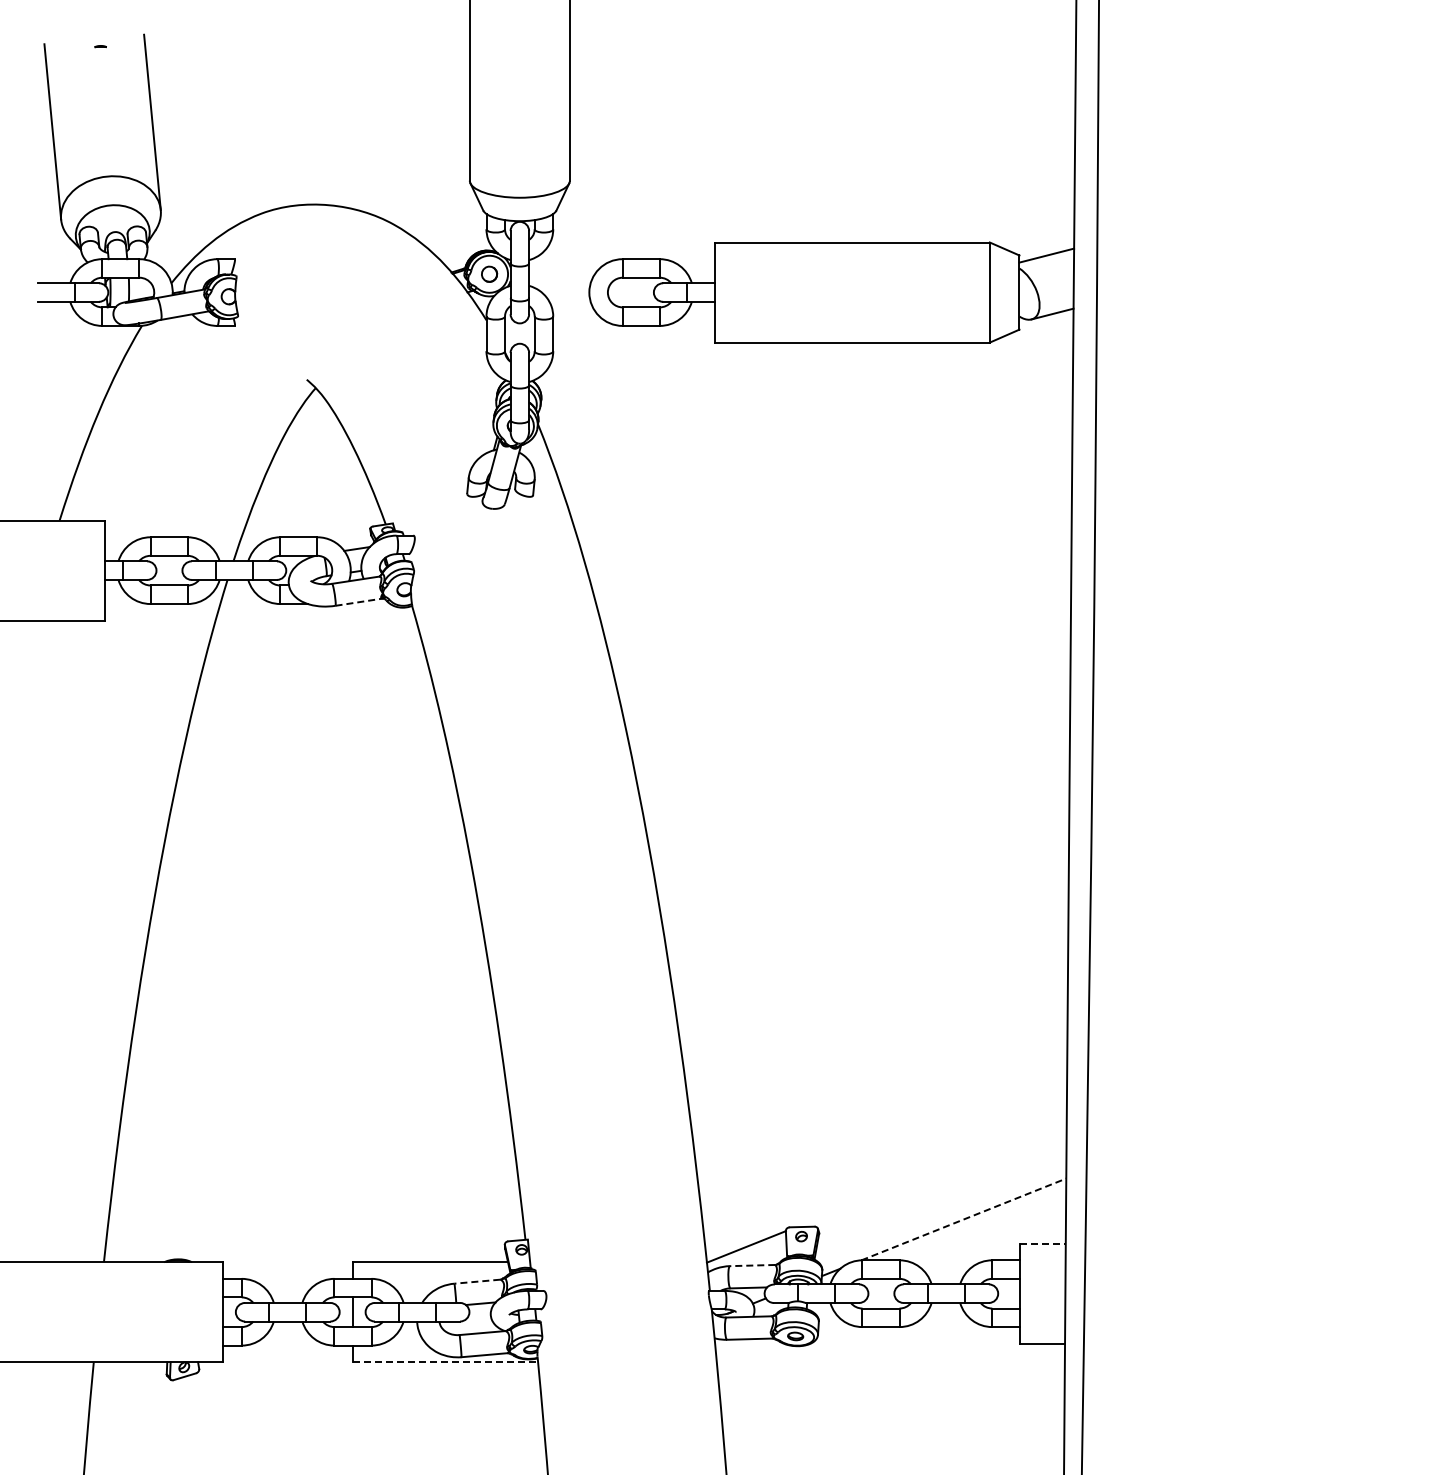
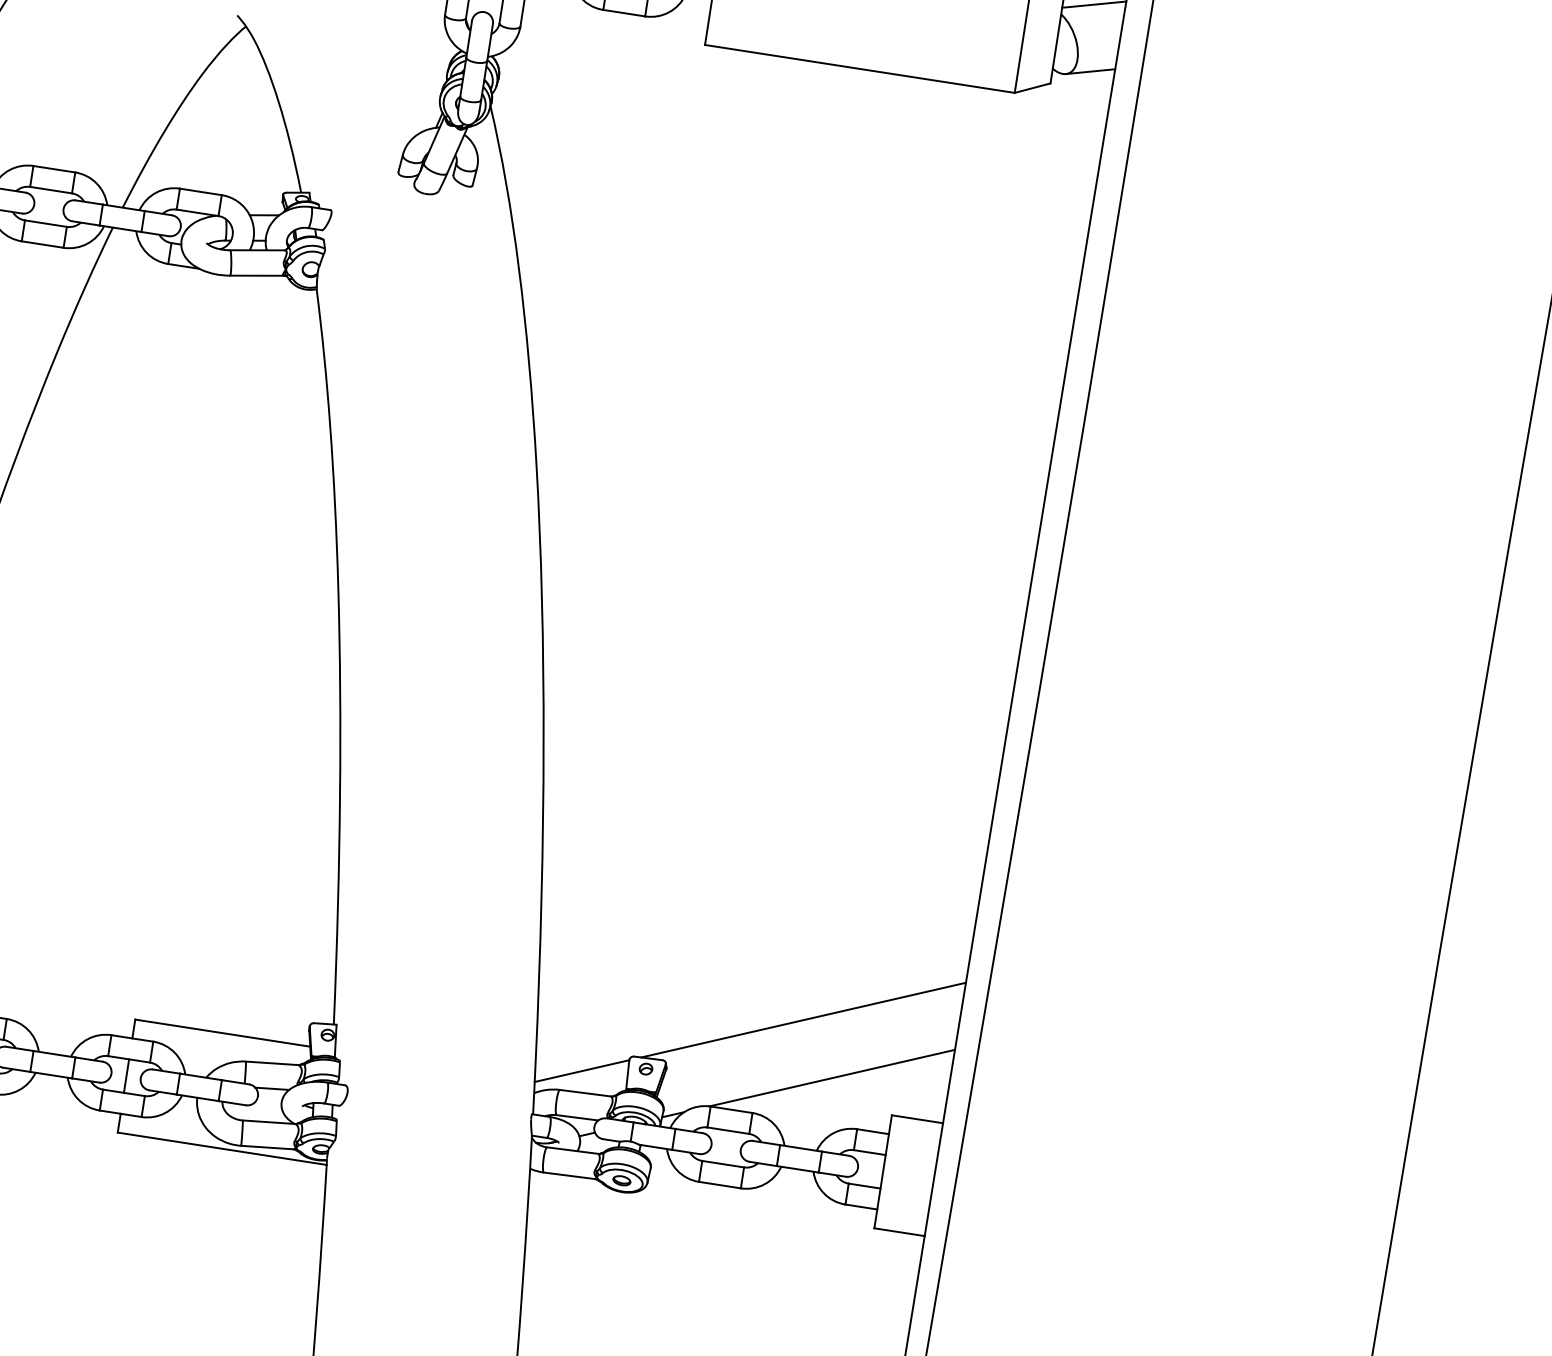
line: (359, 602) -> (257, 276), dashed -> solid
line: (930, 1173) -> (802, 1020), added
line: (964, 1219) -> (832, 1078), dashed -> solid
line: (1043, 1243) -> (917, 1119), dashed -> solid
line: (752, 1265) -> (585, 1093), dashed -> solid
line: (476, 1281) -> (271, 1062), dashed -> solid
line: (445, 1362) -> (222, 1148), dashed -> solid

